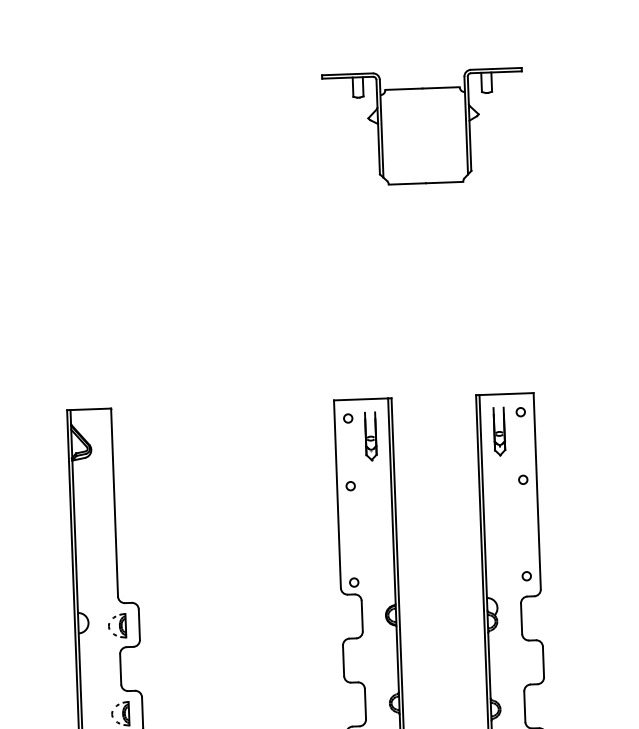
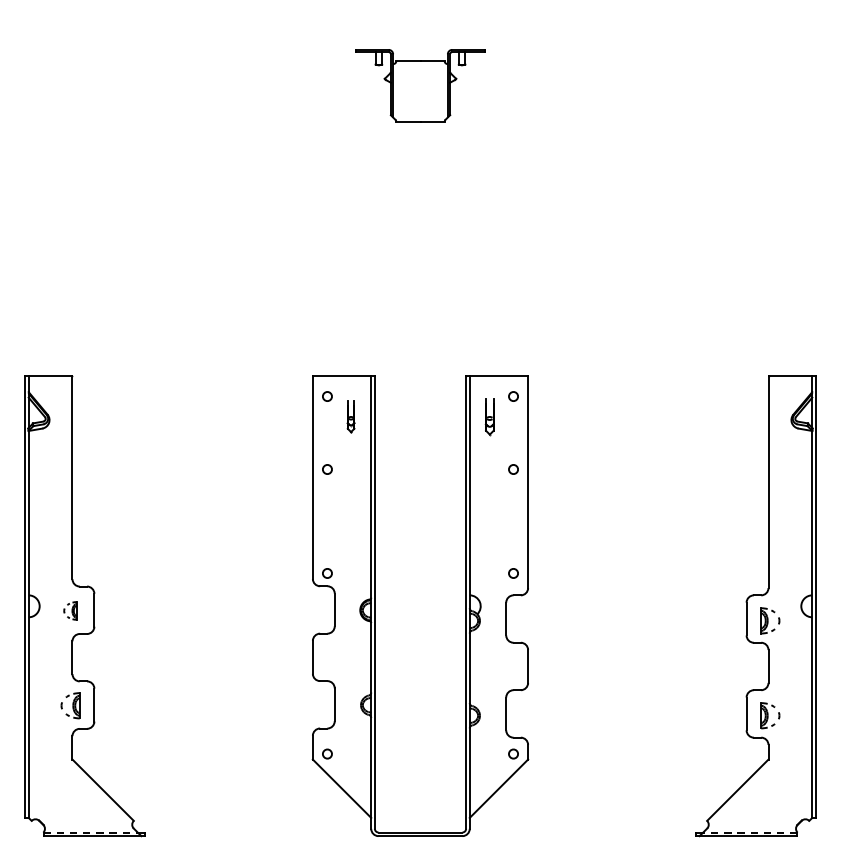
part: (423, 126) -> (420, 85), size x0.6
part: (499, 431) -> (489, 416), size x0.7
part: (370, 436) -> (350, 416), size x0.6
part: (117, 625) -> (70, 610), size x0.7

